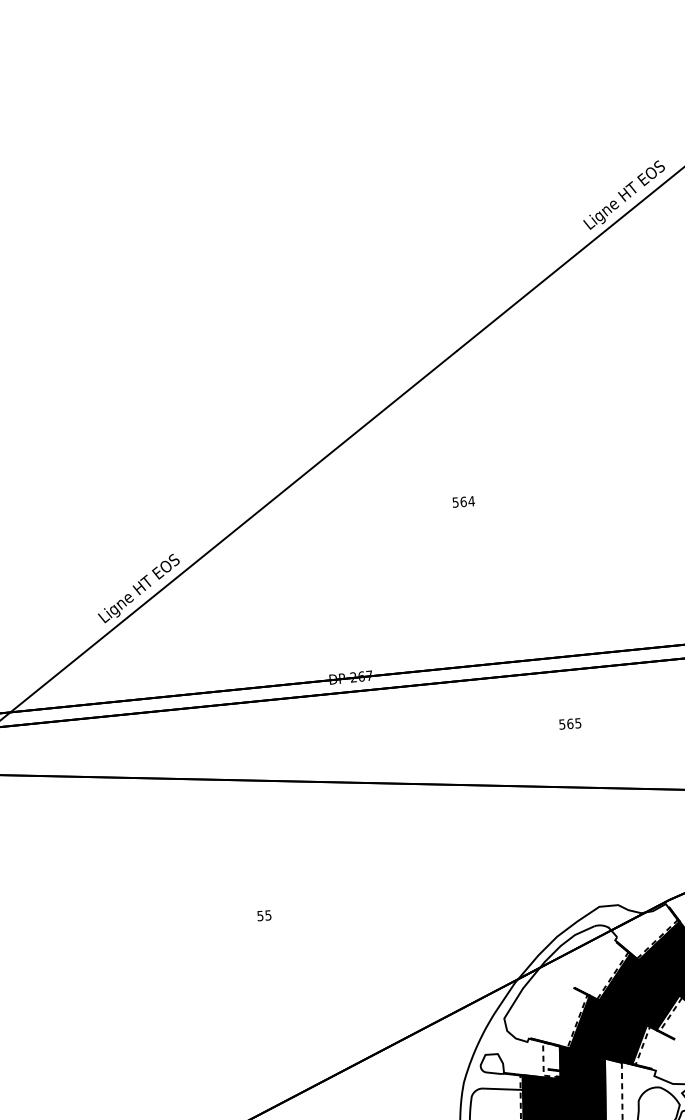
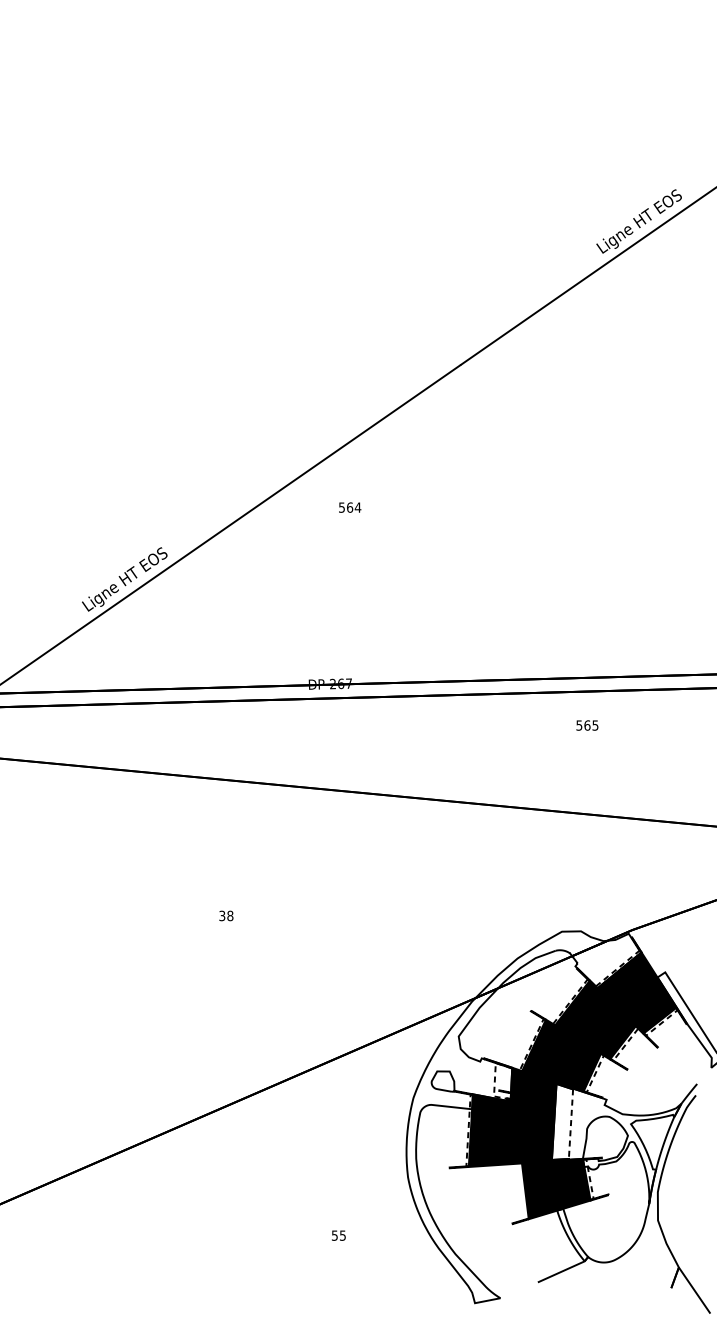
text: (464, 501) -> (350, 507), moved
text: (570, 723) -> (587, 725), moved
text: (264, 915) -> (226, 915), 55 -> 38

